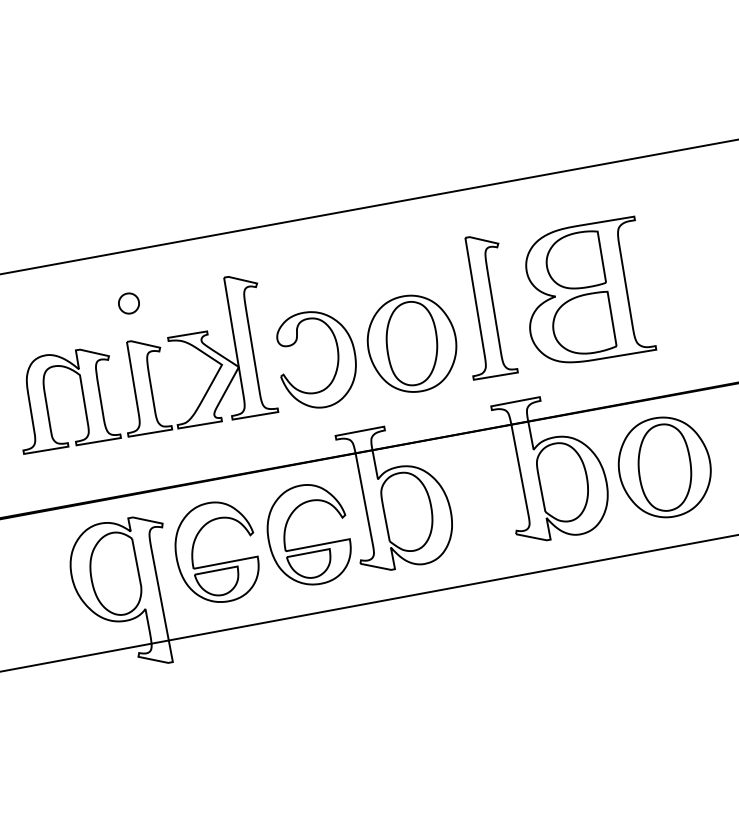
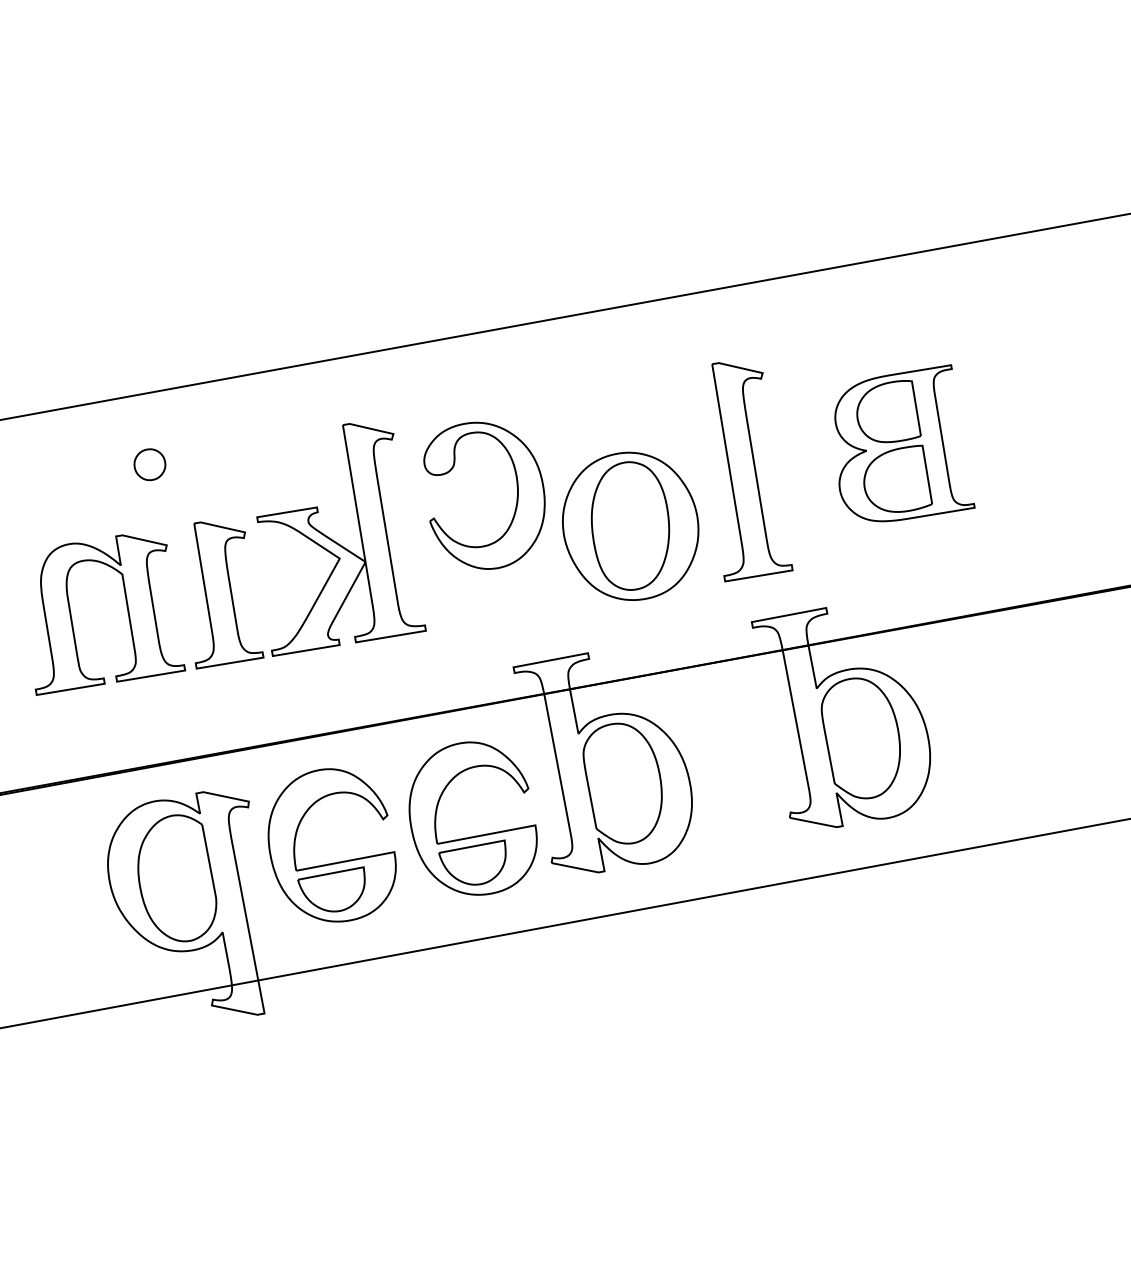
part: (591, 289) -> (905, 443), size x0.7
part: (128, 303) -> (149, 464), moved
part: (336, 365) -> (514, 504), moved
part: (664, 467) -> (1017, 715), removed

